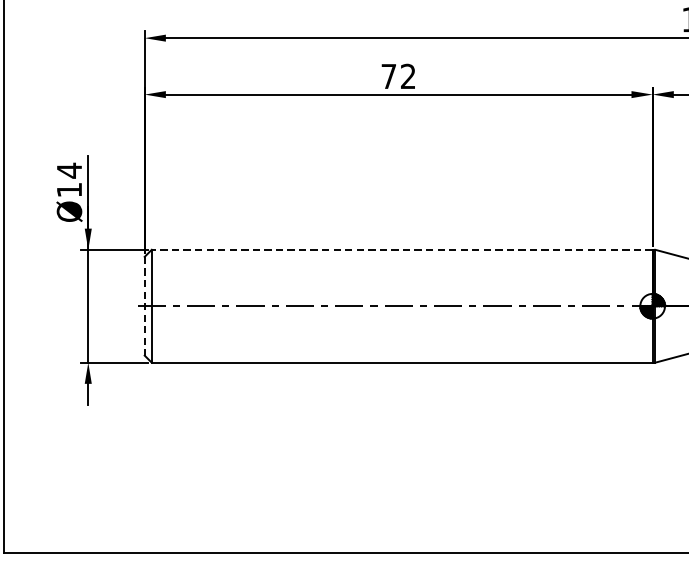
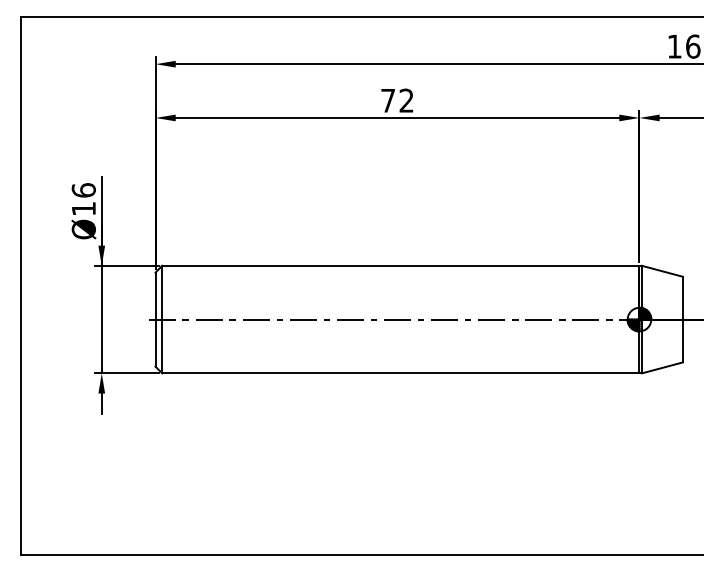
text: (69, 170) -> (83, 190), Ø14 -> Ø16
line: (401, 249) -> (400, 265), dashed -> solid
line: (144, 307) -> (155, 320), dashed -> solid

